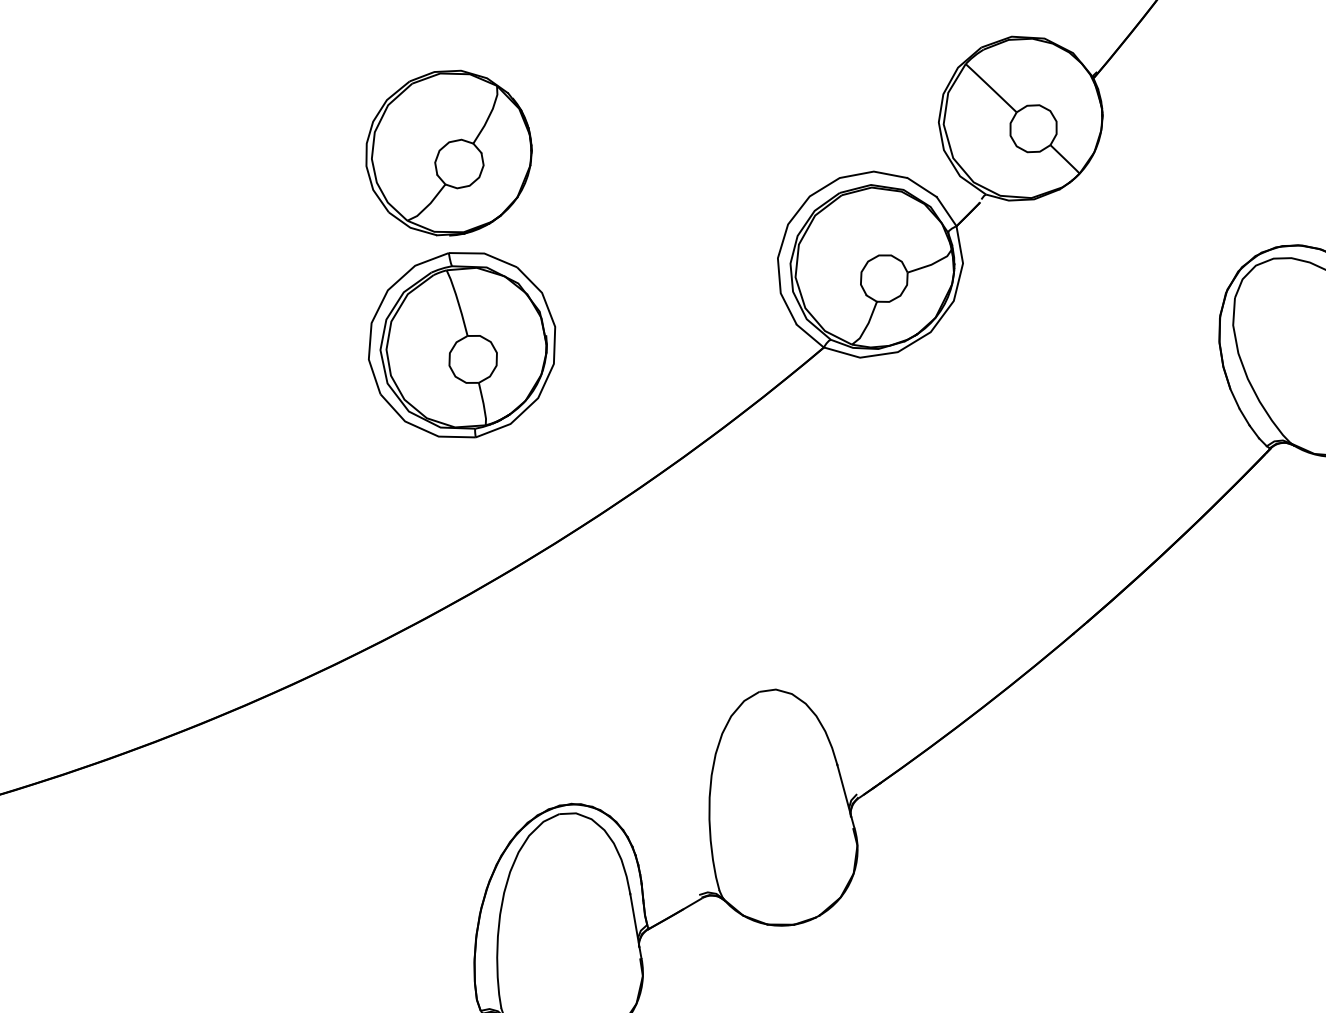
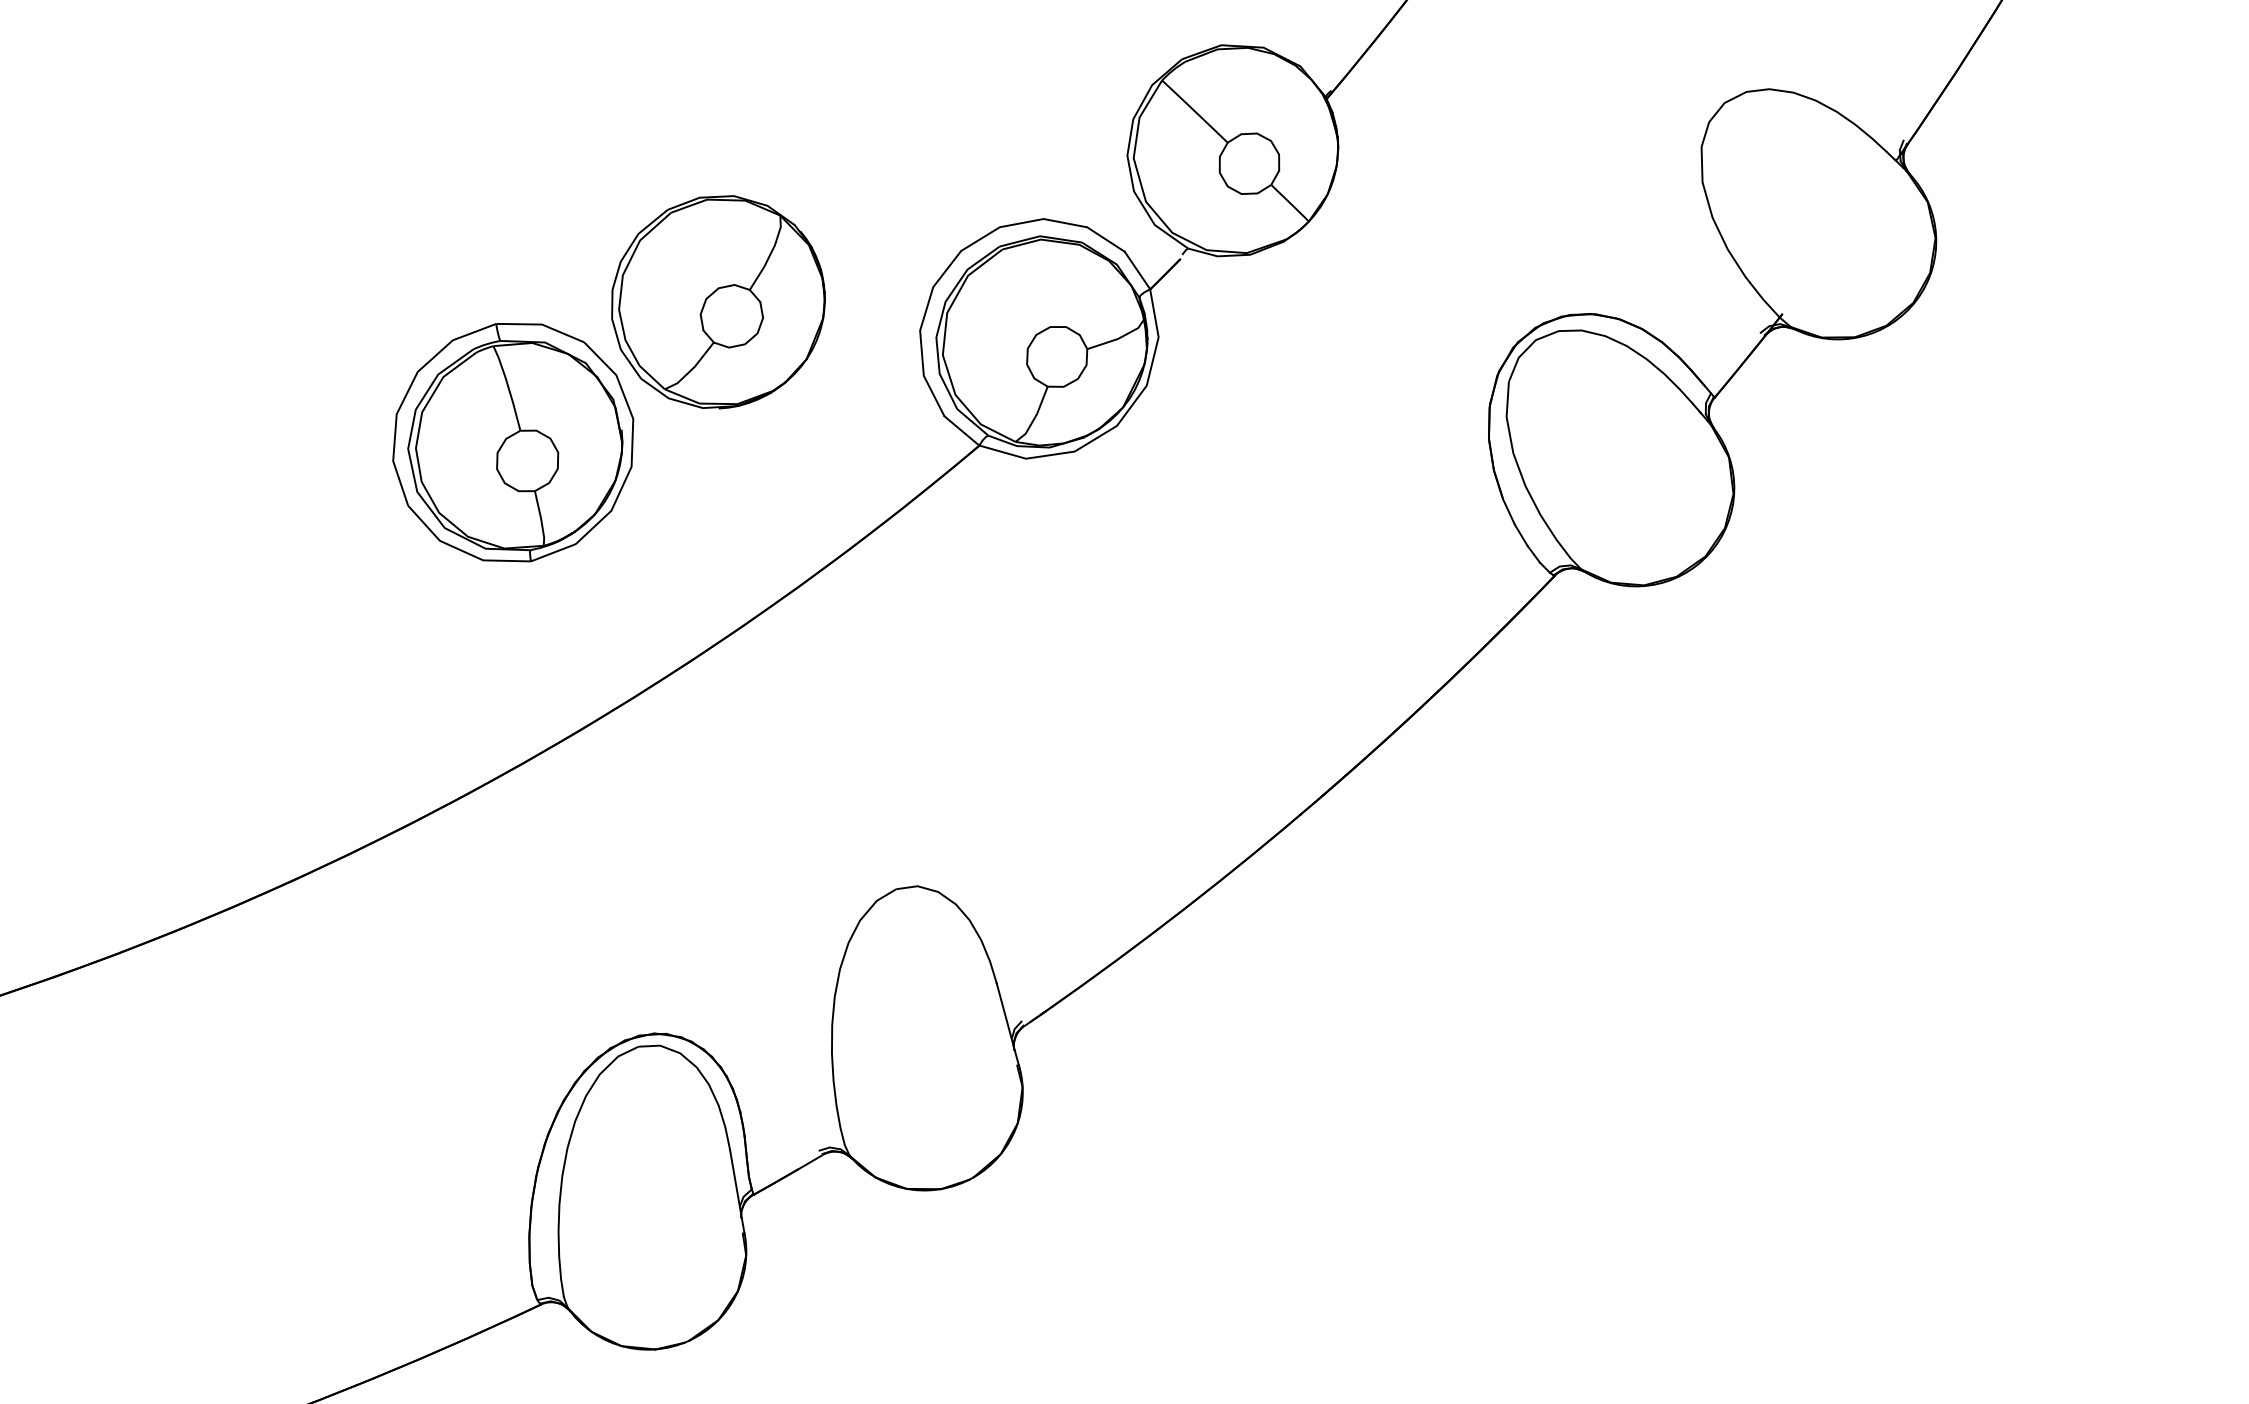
part: (449, 153) -> (718, 302), moved

